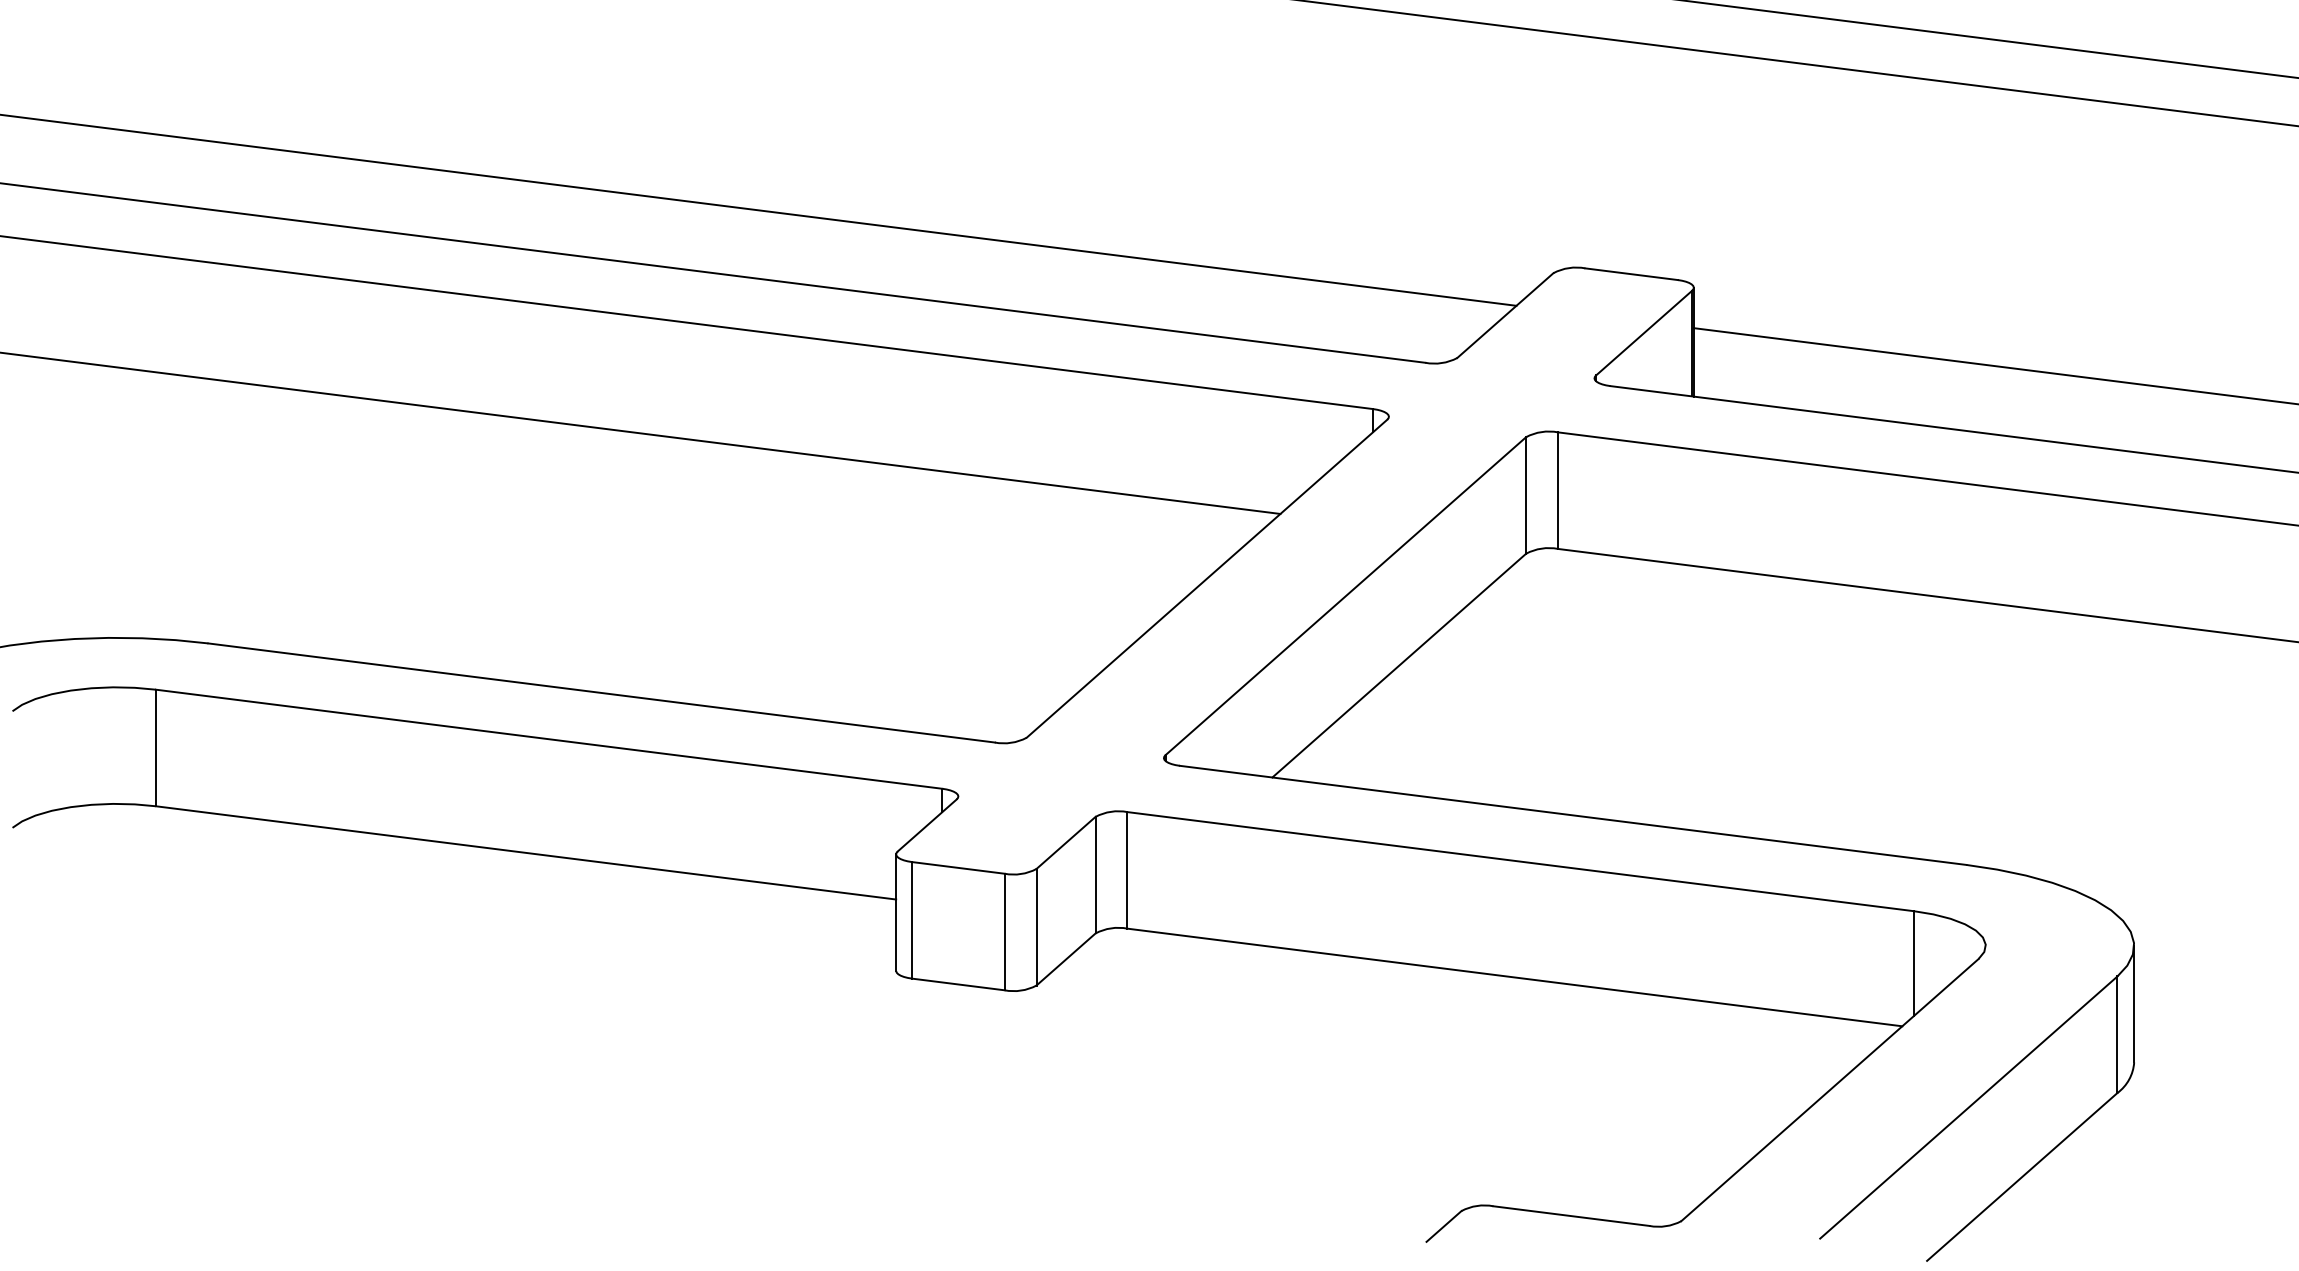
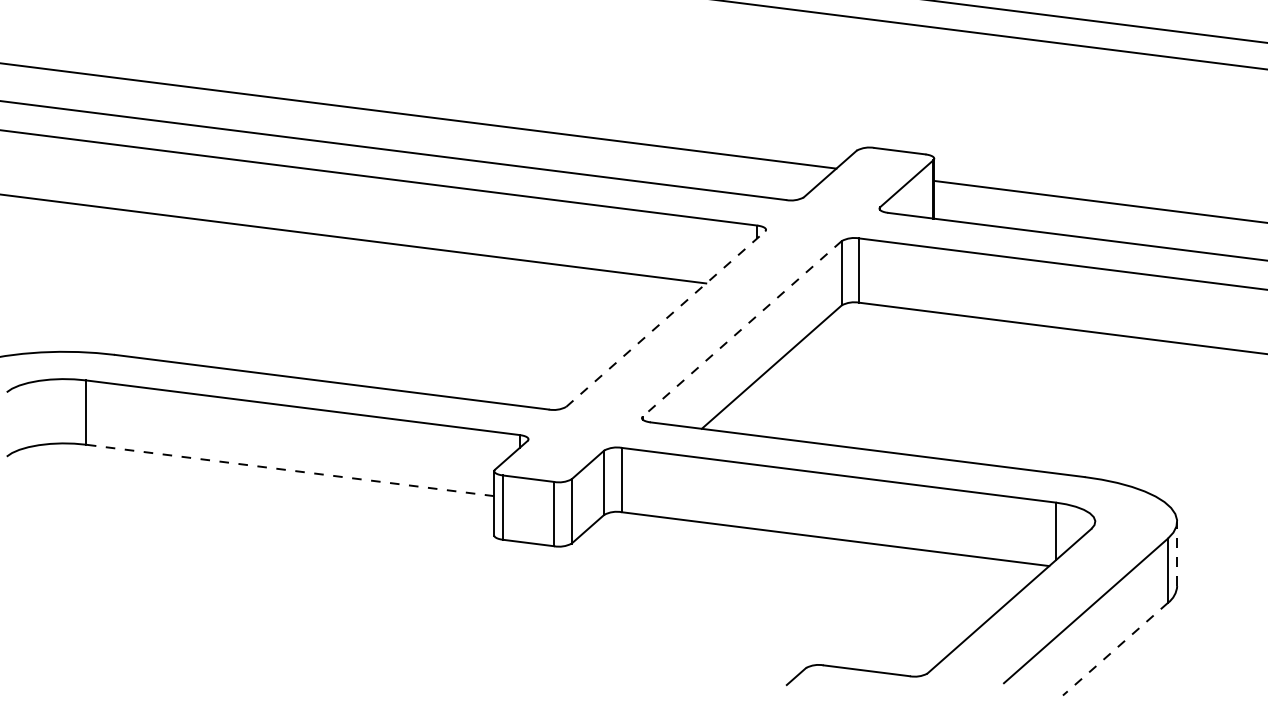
line: (1206, 579) -> (665, 319), solid -> dashed
line: (1346, 595) -> (742, 328), solid -> dashed
line: (526, 853) -> (290, 470), solid -> dashed
line: (2134, 1003) -> (1177, 553), solid -> dashed
line: (2022, 1177) -> (1115, 649), solid -> dashed

